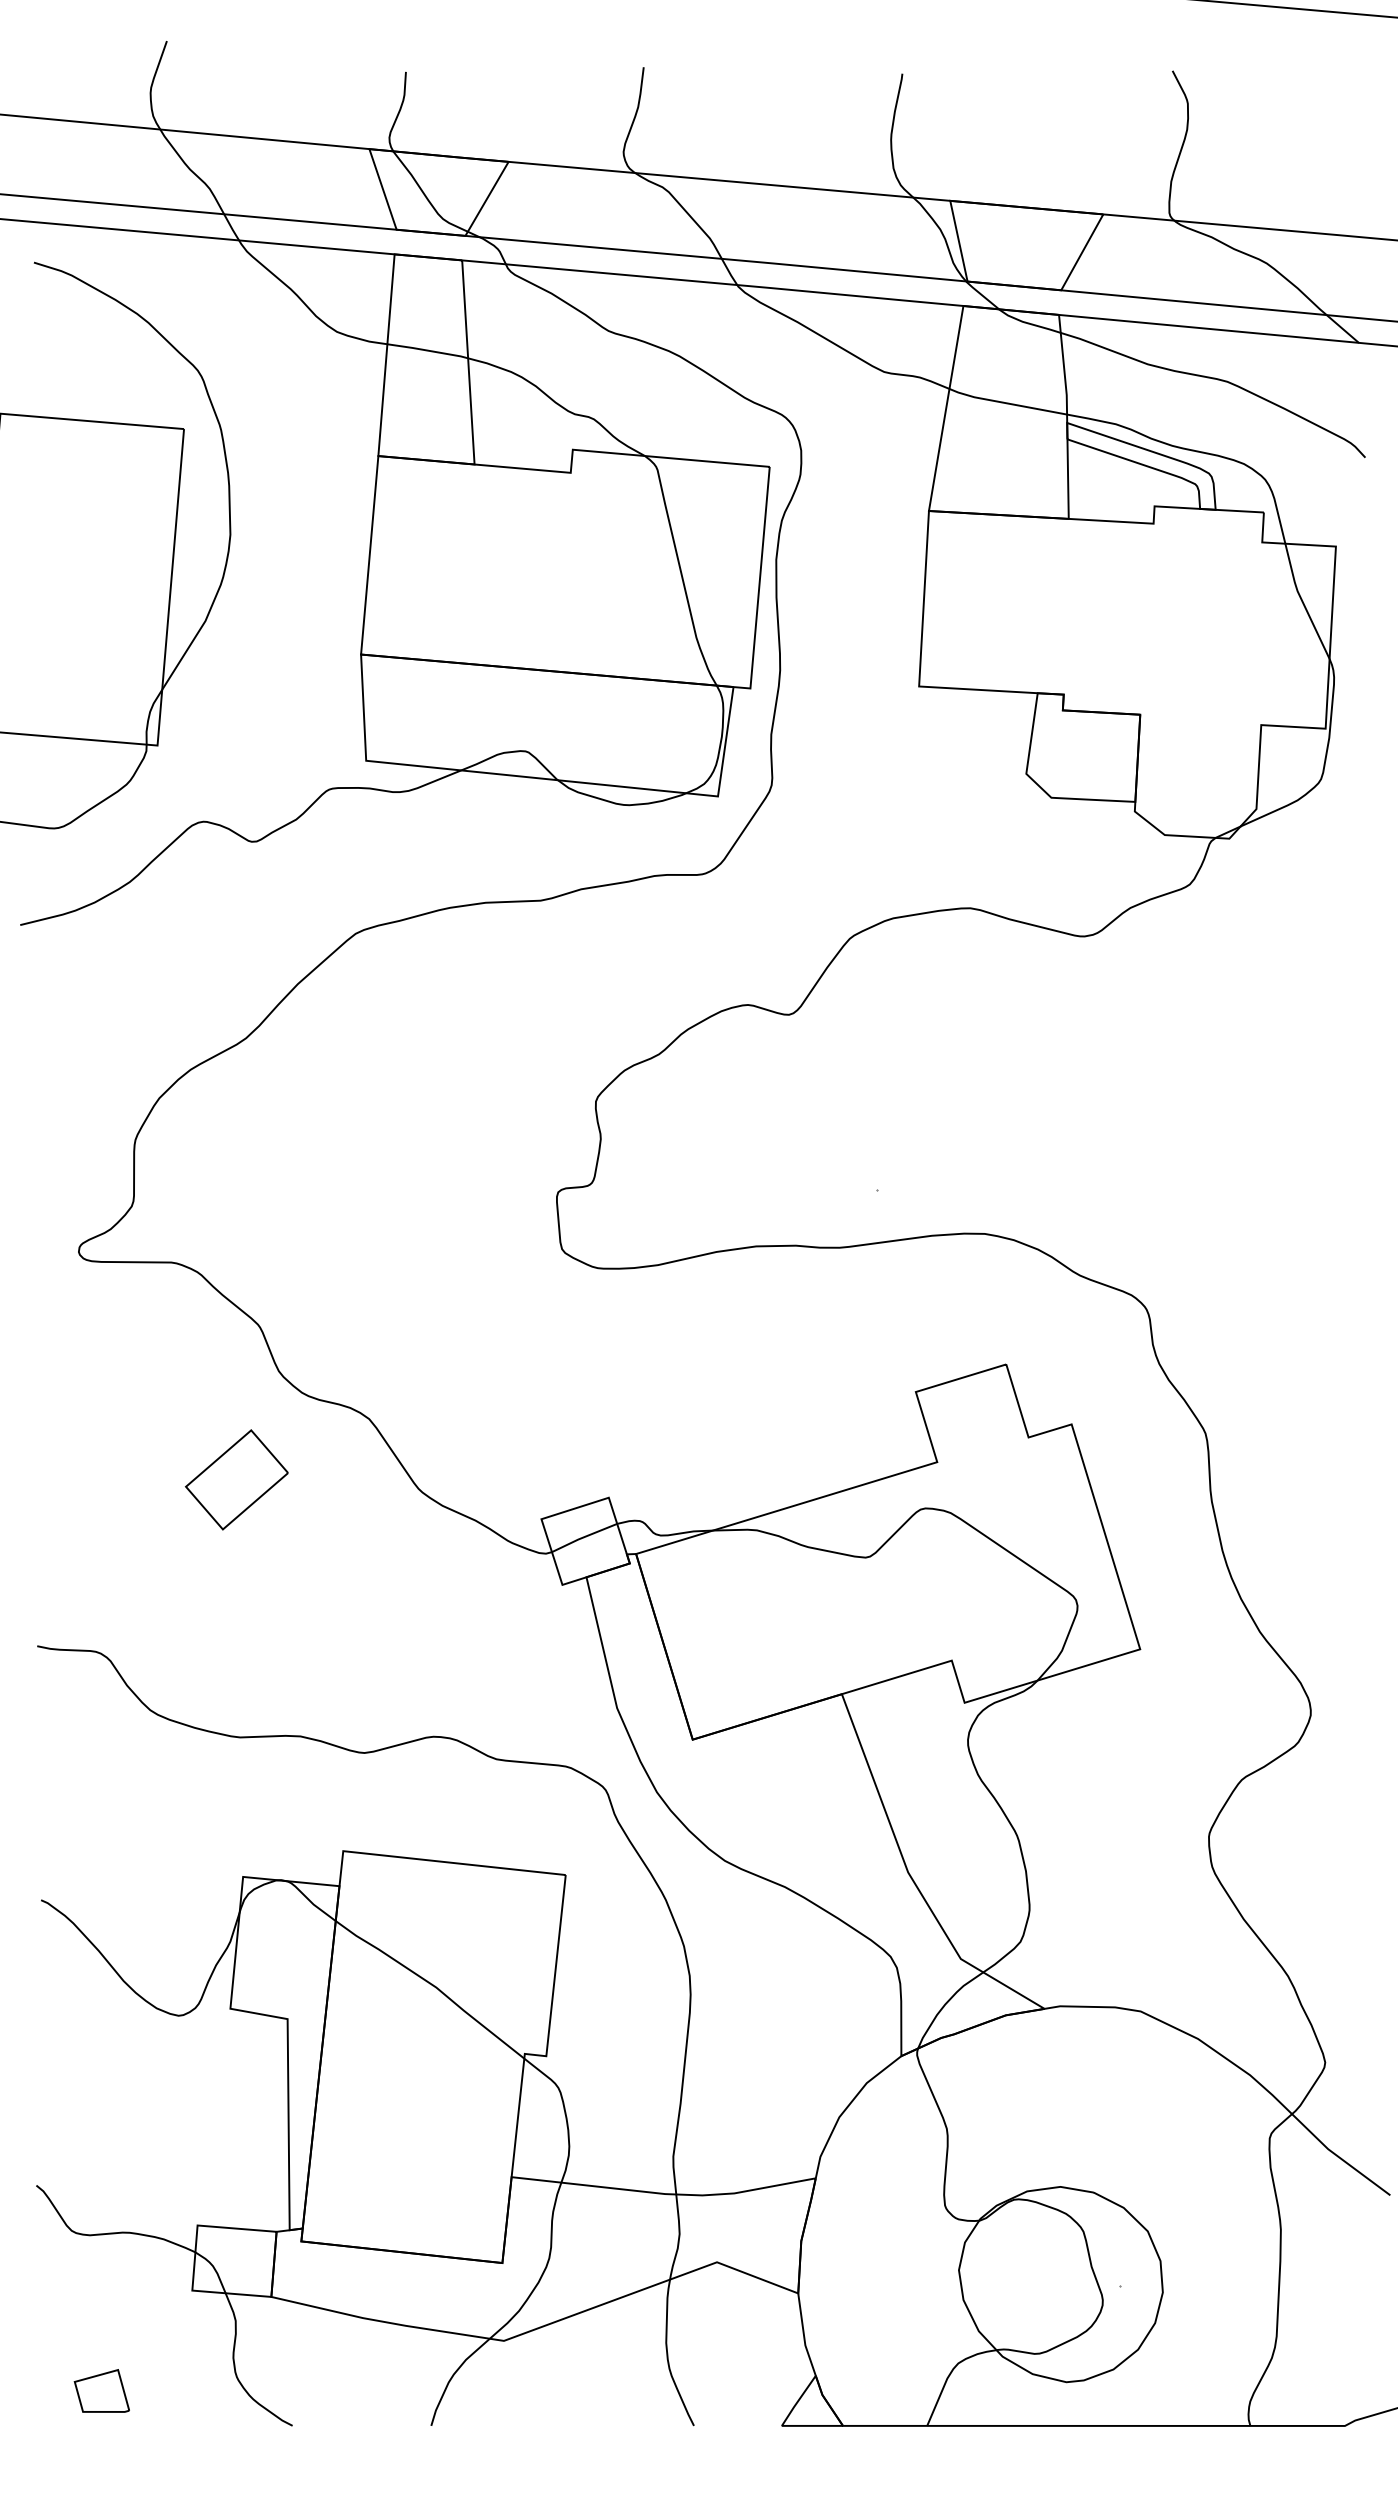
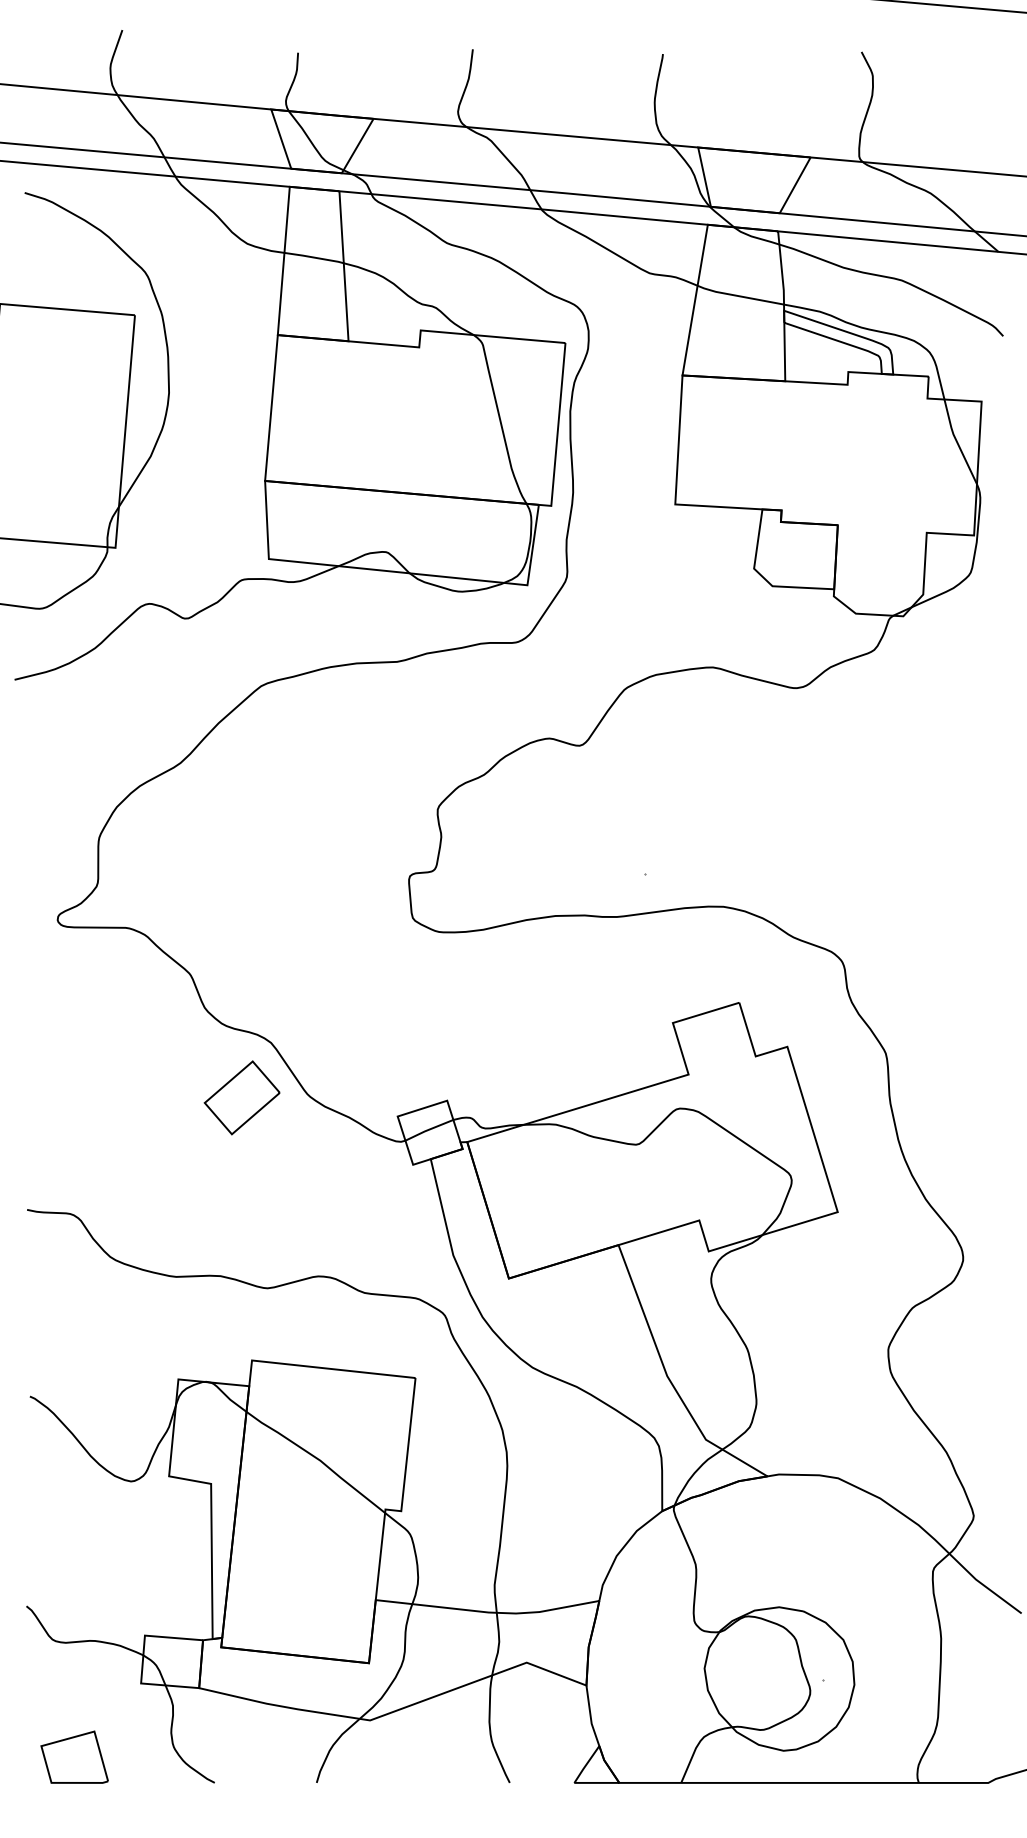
part: (236, 1479) -> (241, 1097), moved
part: (101, 2390) -> (74, 1756), size x1.67

